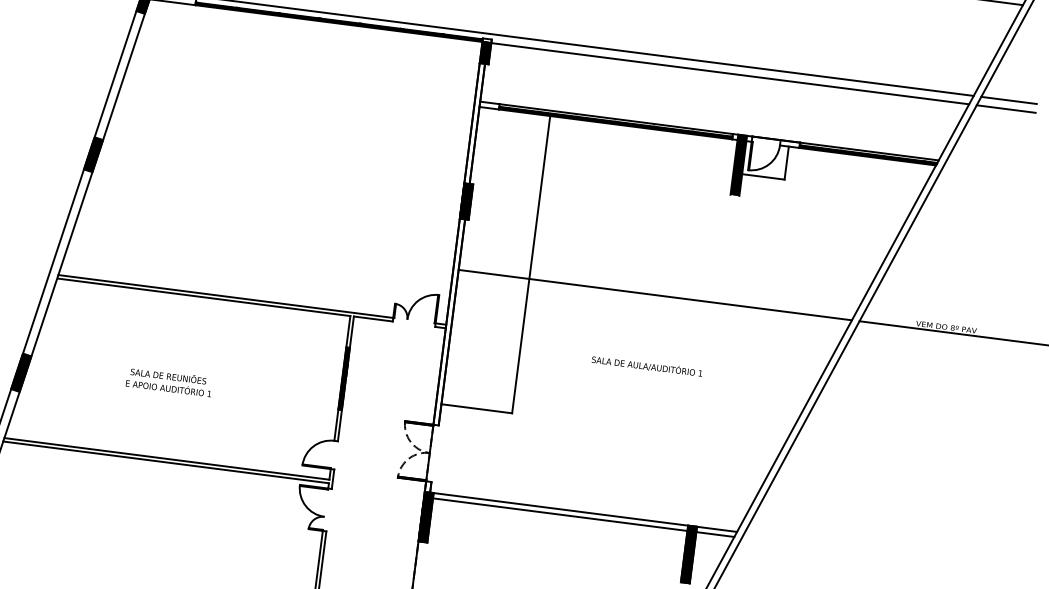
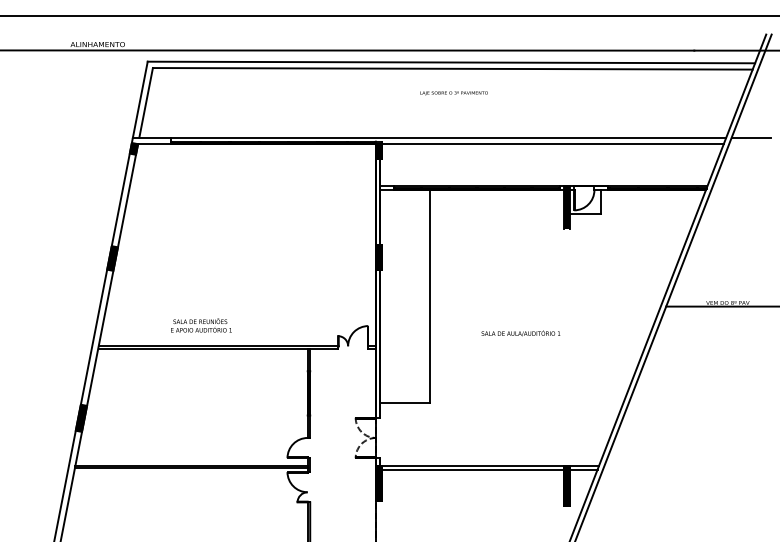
line: (1006, 109) -> (750, 144), removed
line: (654, 294) -> (519, 306), removed
text: (646, 366) -> (520, 333), moved
text: (169, 382) -> (201, 325), moved

